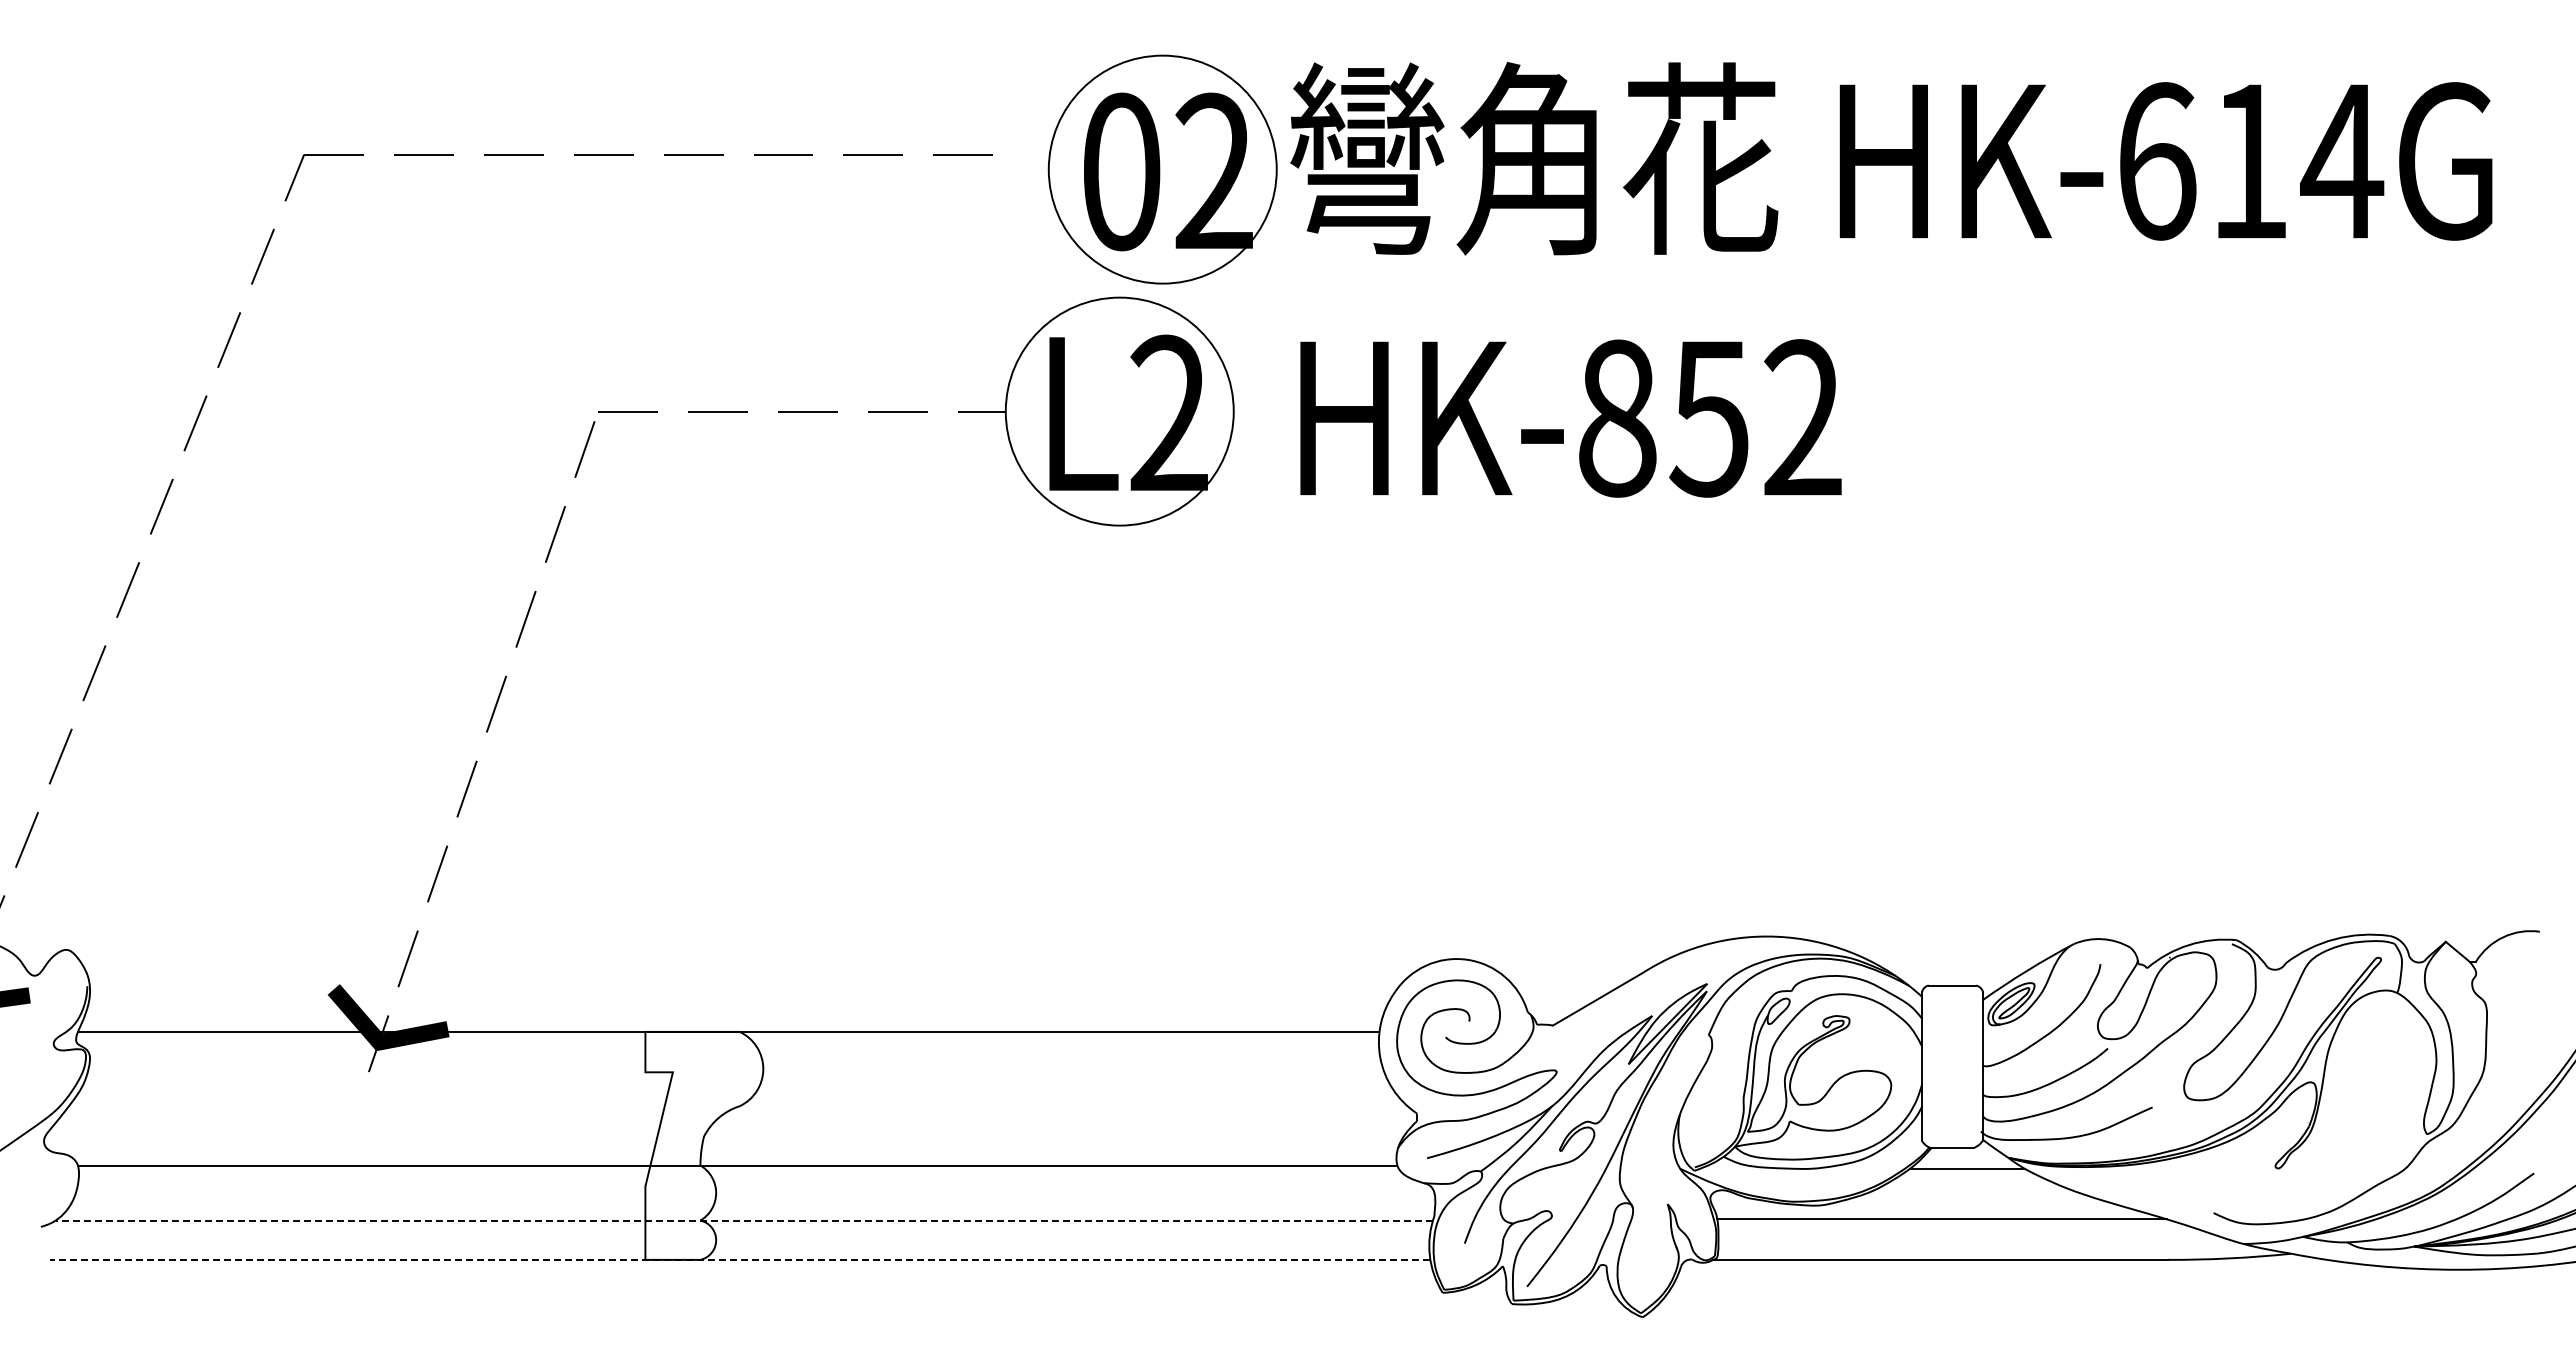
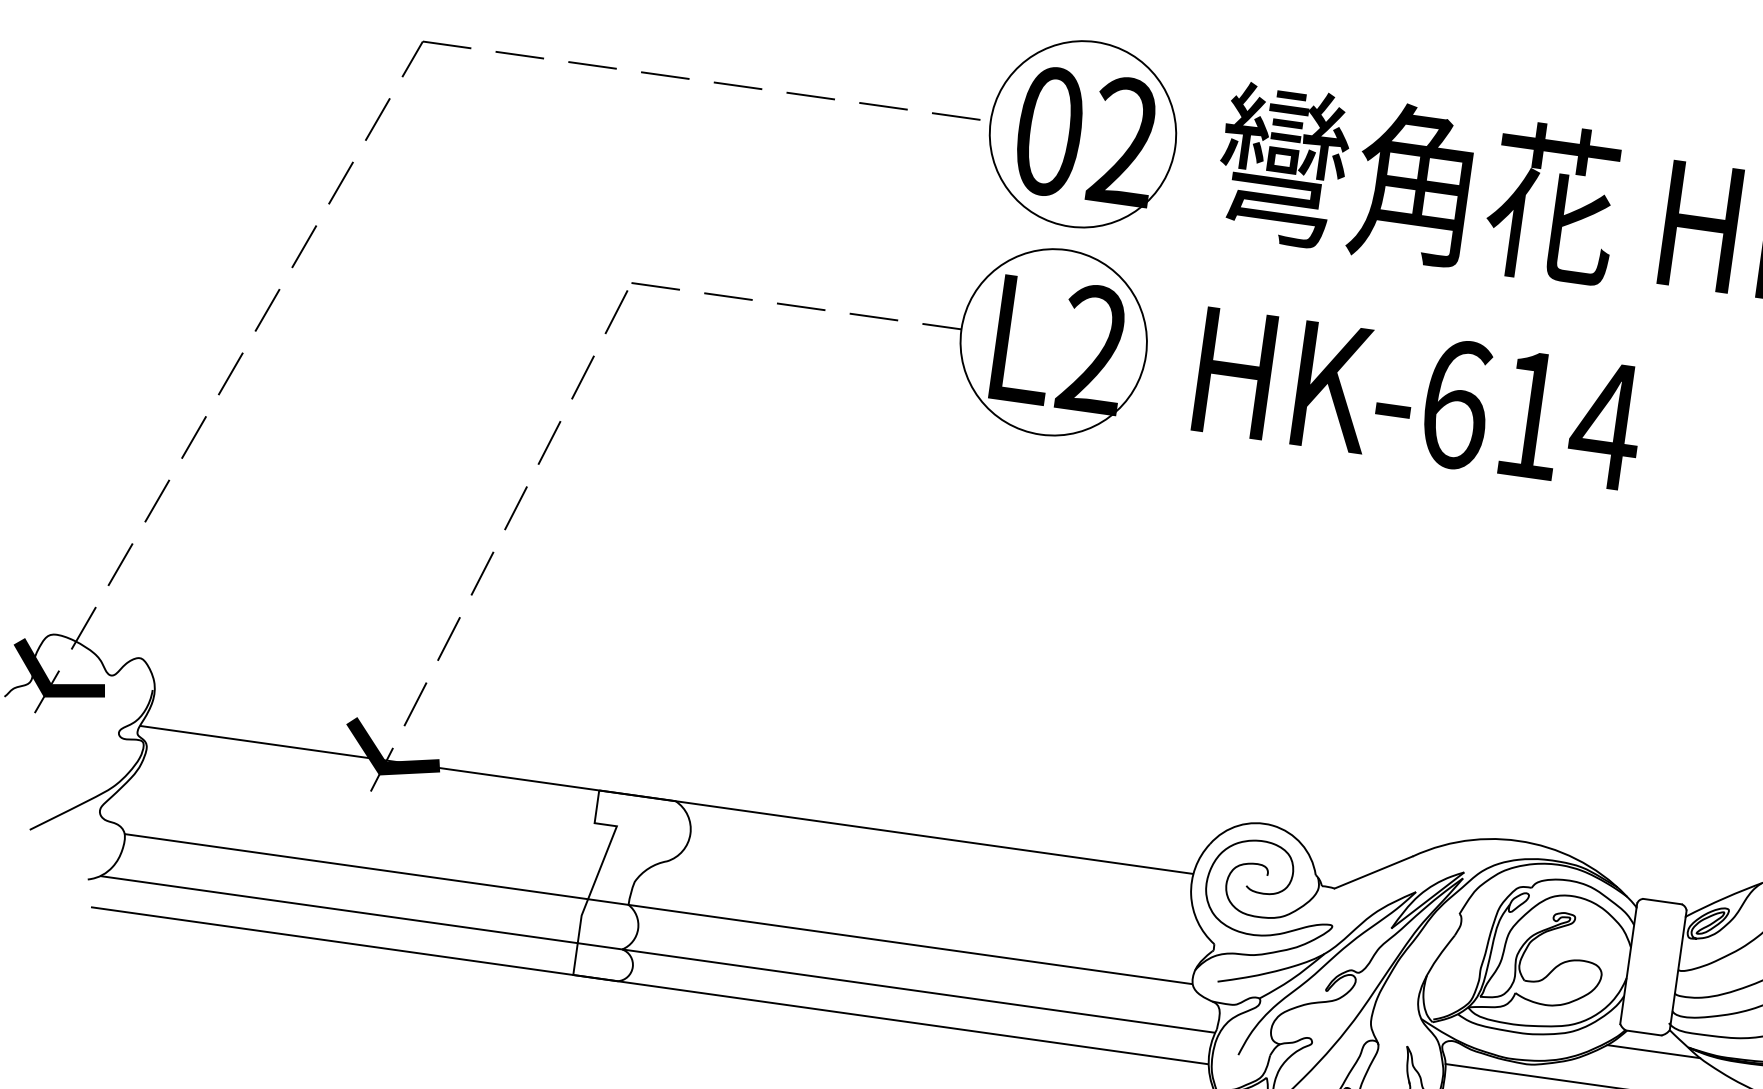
part: (1162, 169) -> (1082, 134), moved
text: (1711, 418) -> (1531, 415), HK-852 -> HK-614
line: (744, 1220) -> (657, 954), dashed -> solid
line: (739, 1259) -> (649, 985), dashed -> solid

